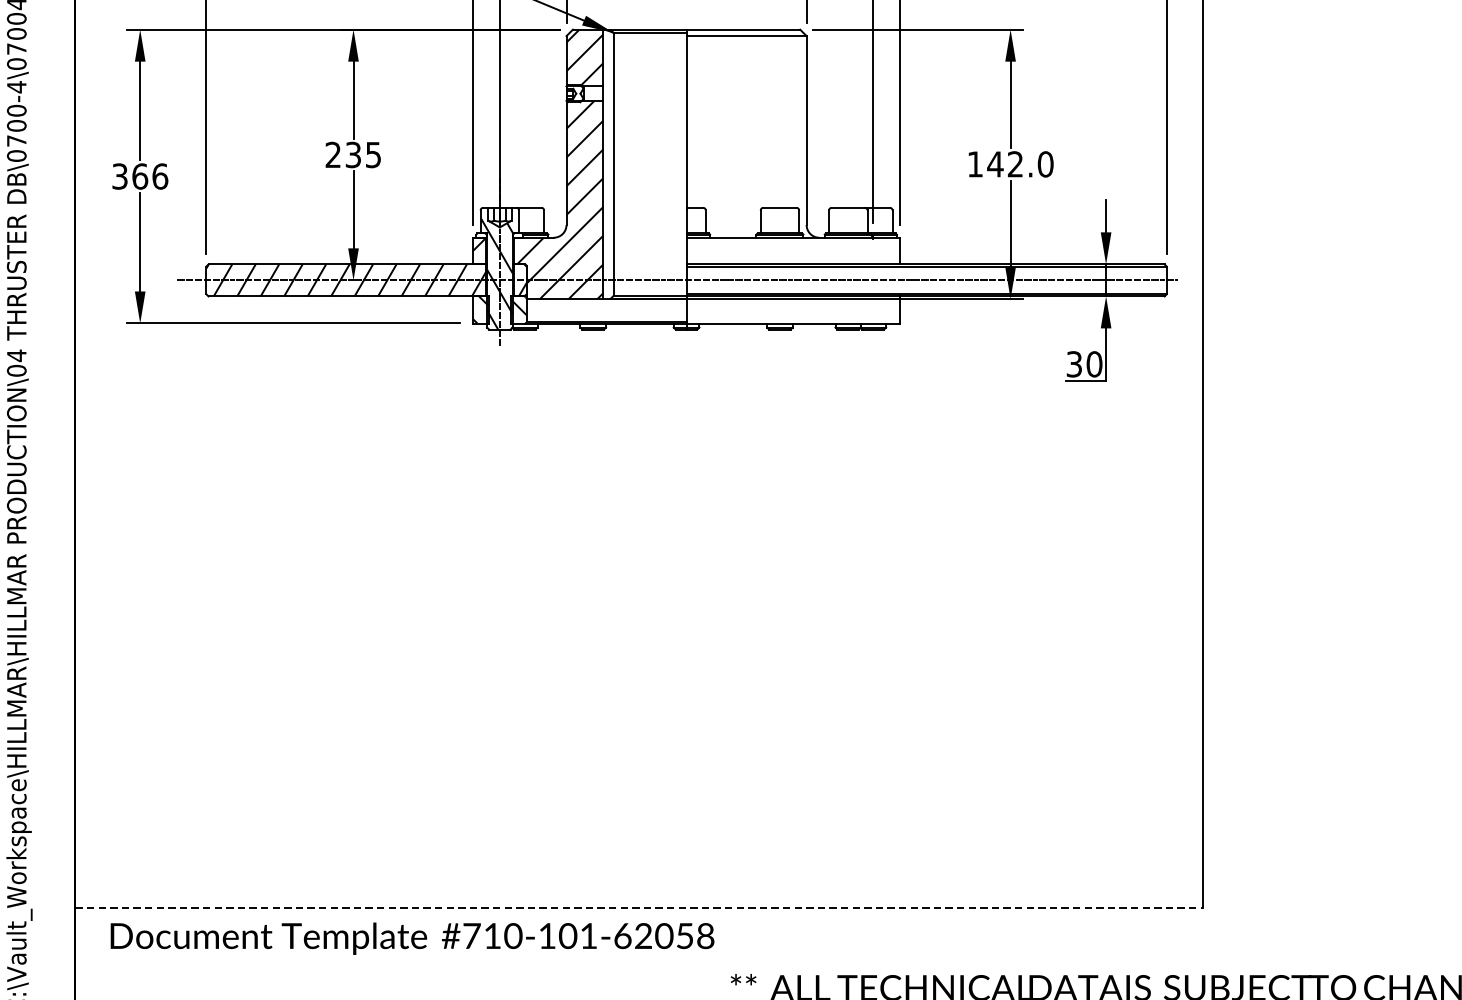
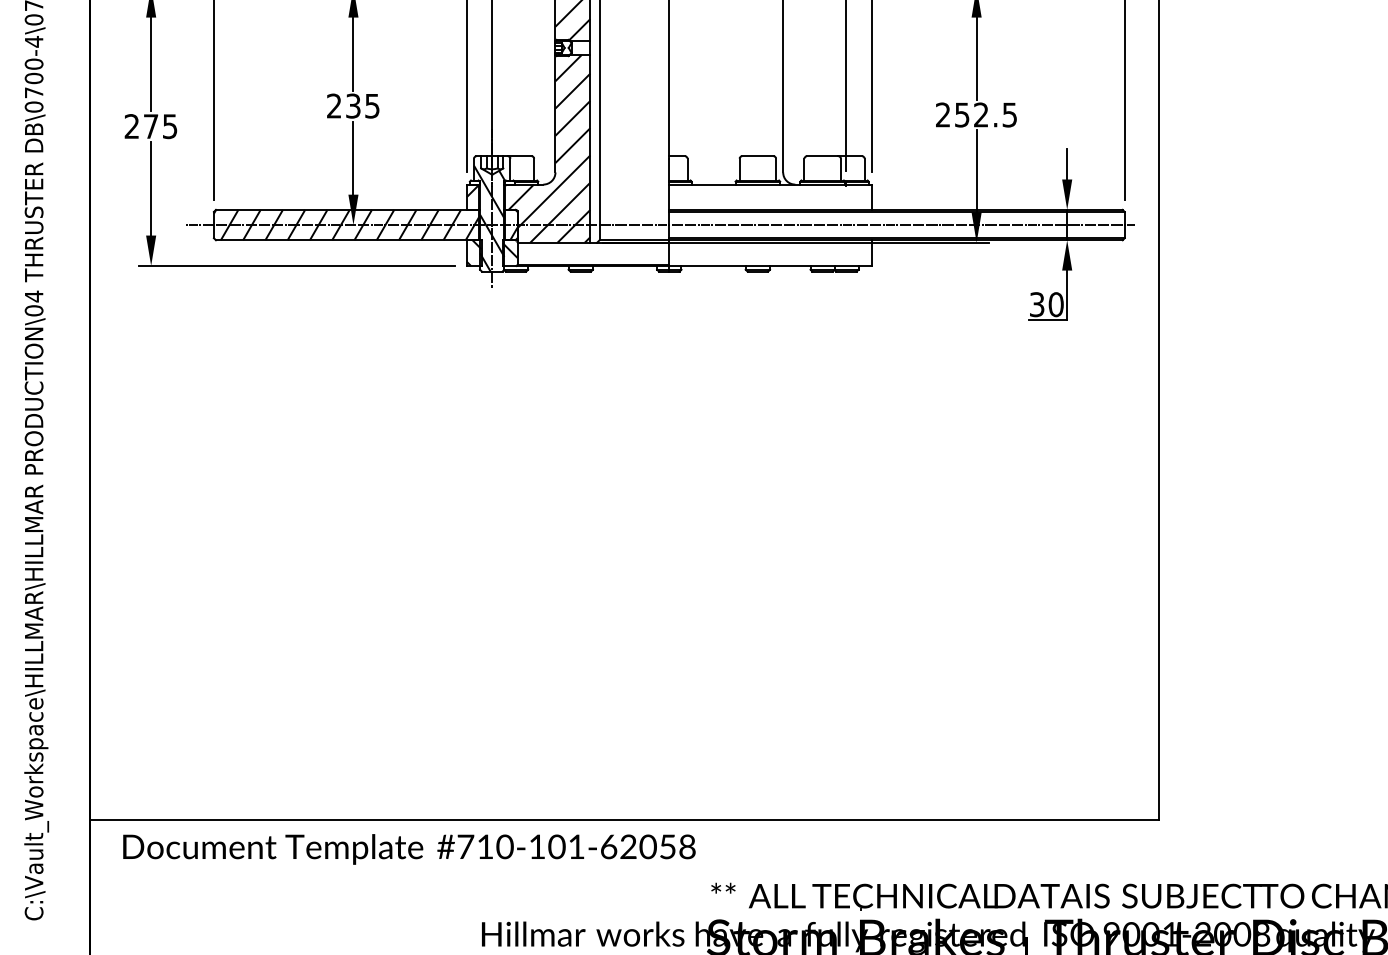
text: (1010, 163) -> (976, 114), 142.0 -> 252.5
text: (139, 176) -> (150, 126), 366 -> 275
line: (639, 908) -> (624, 820), dashed -> solid

